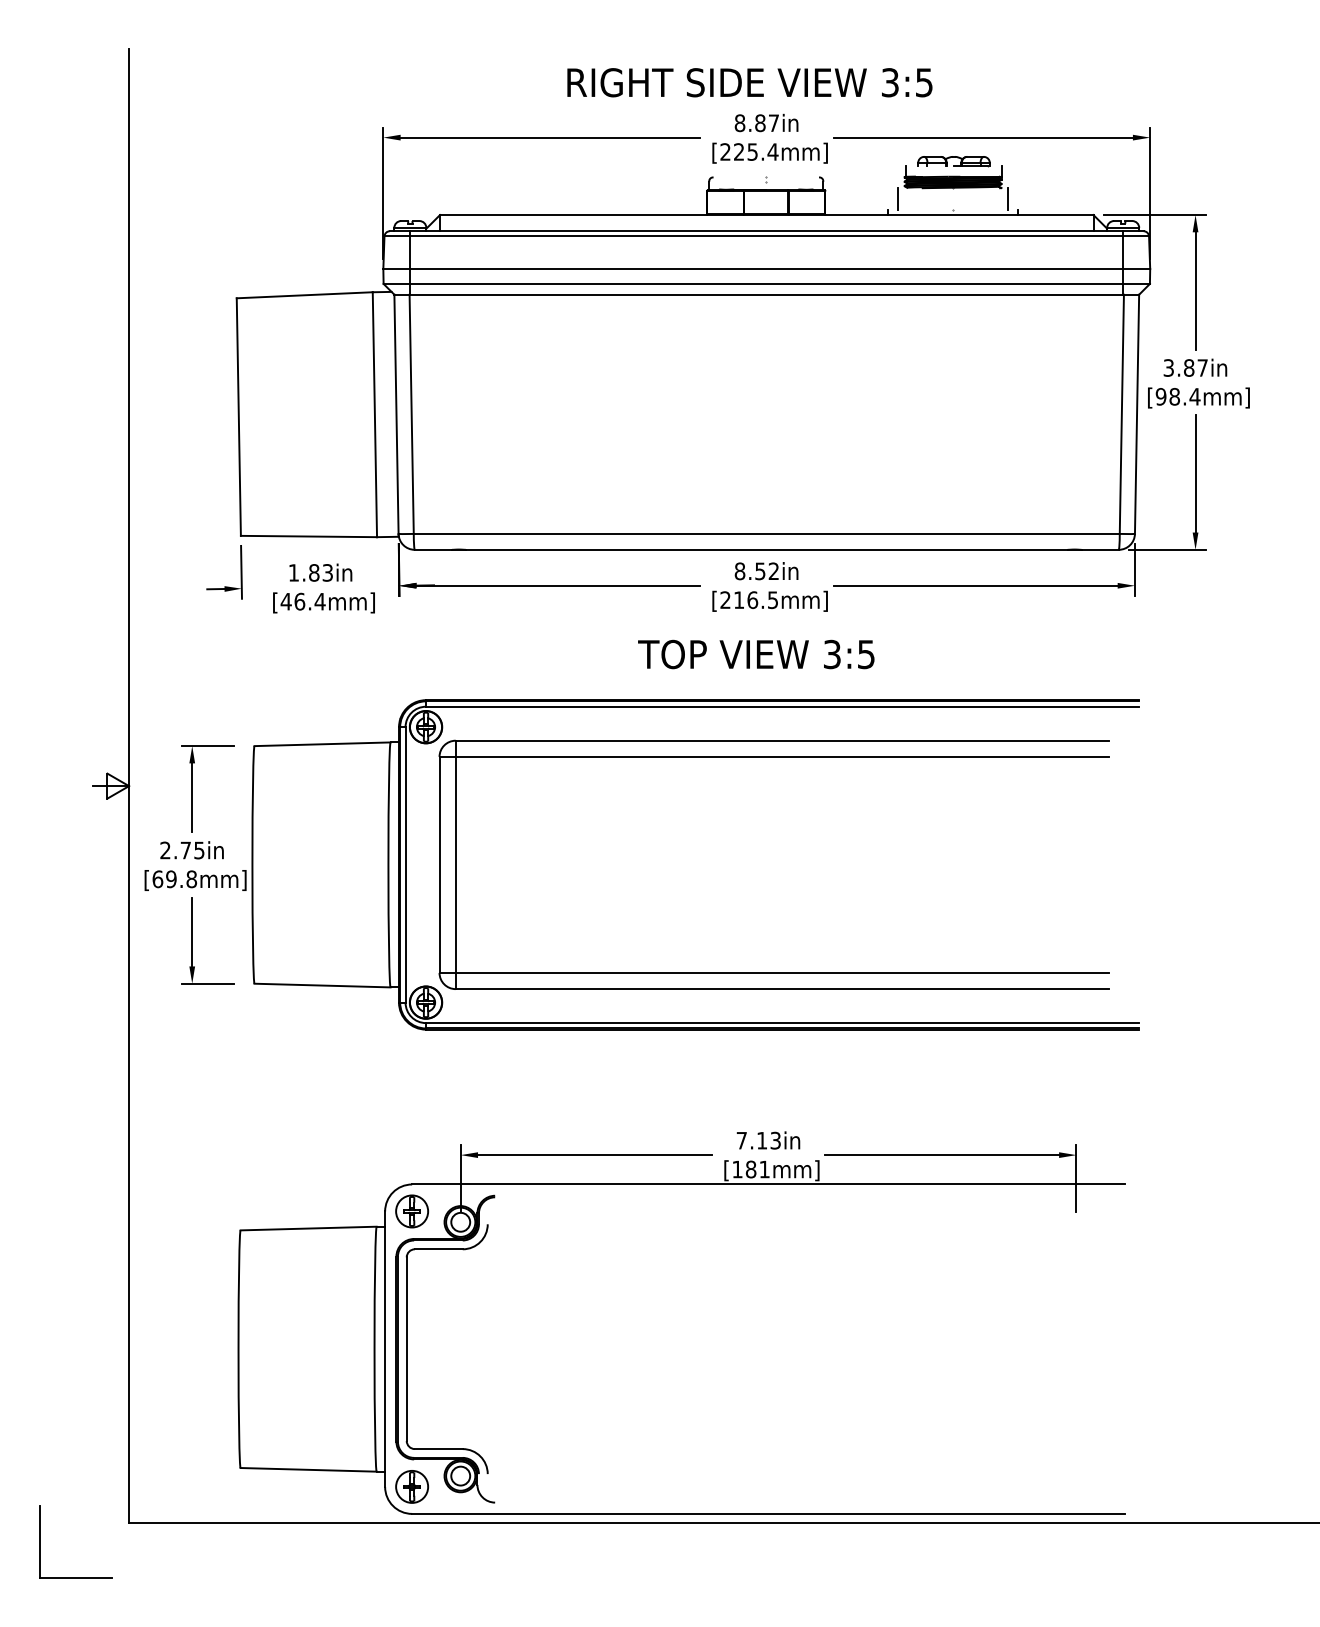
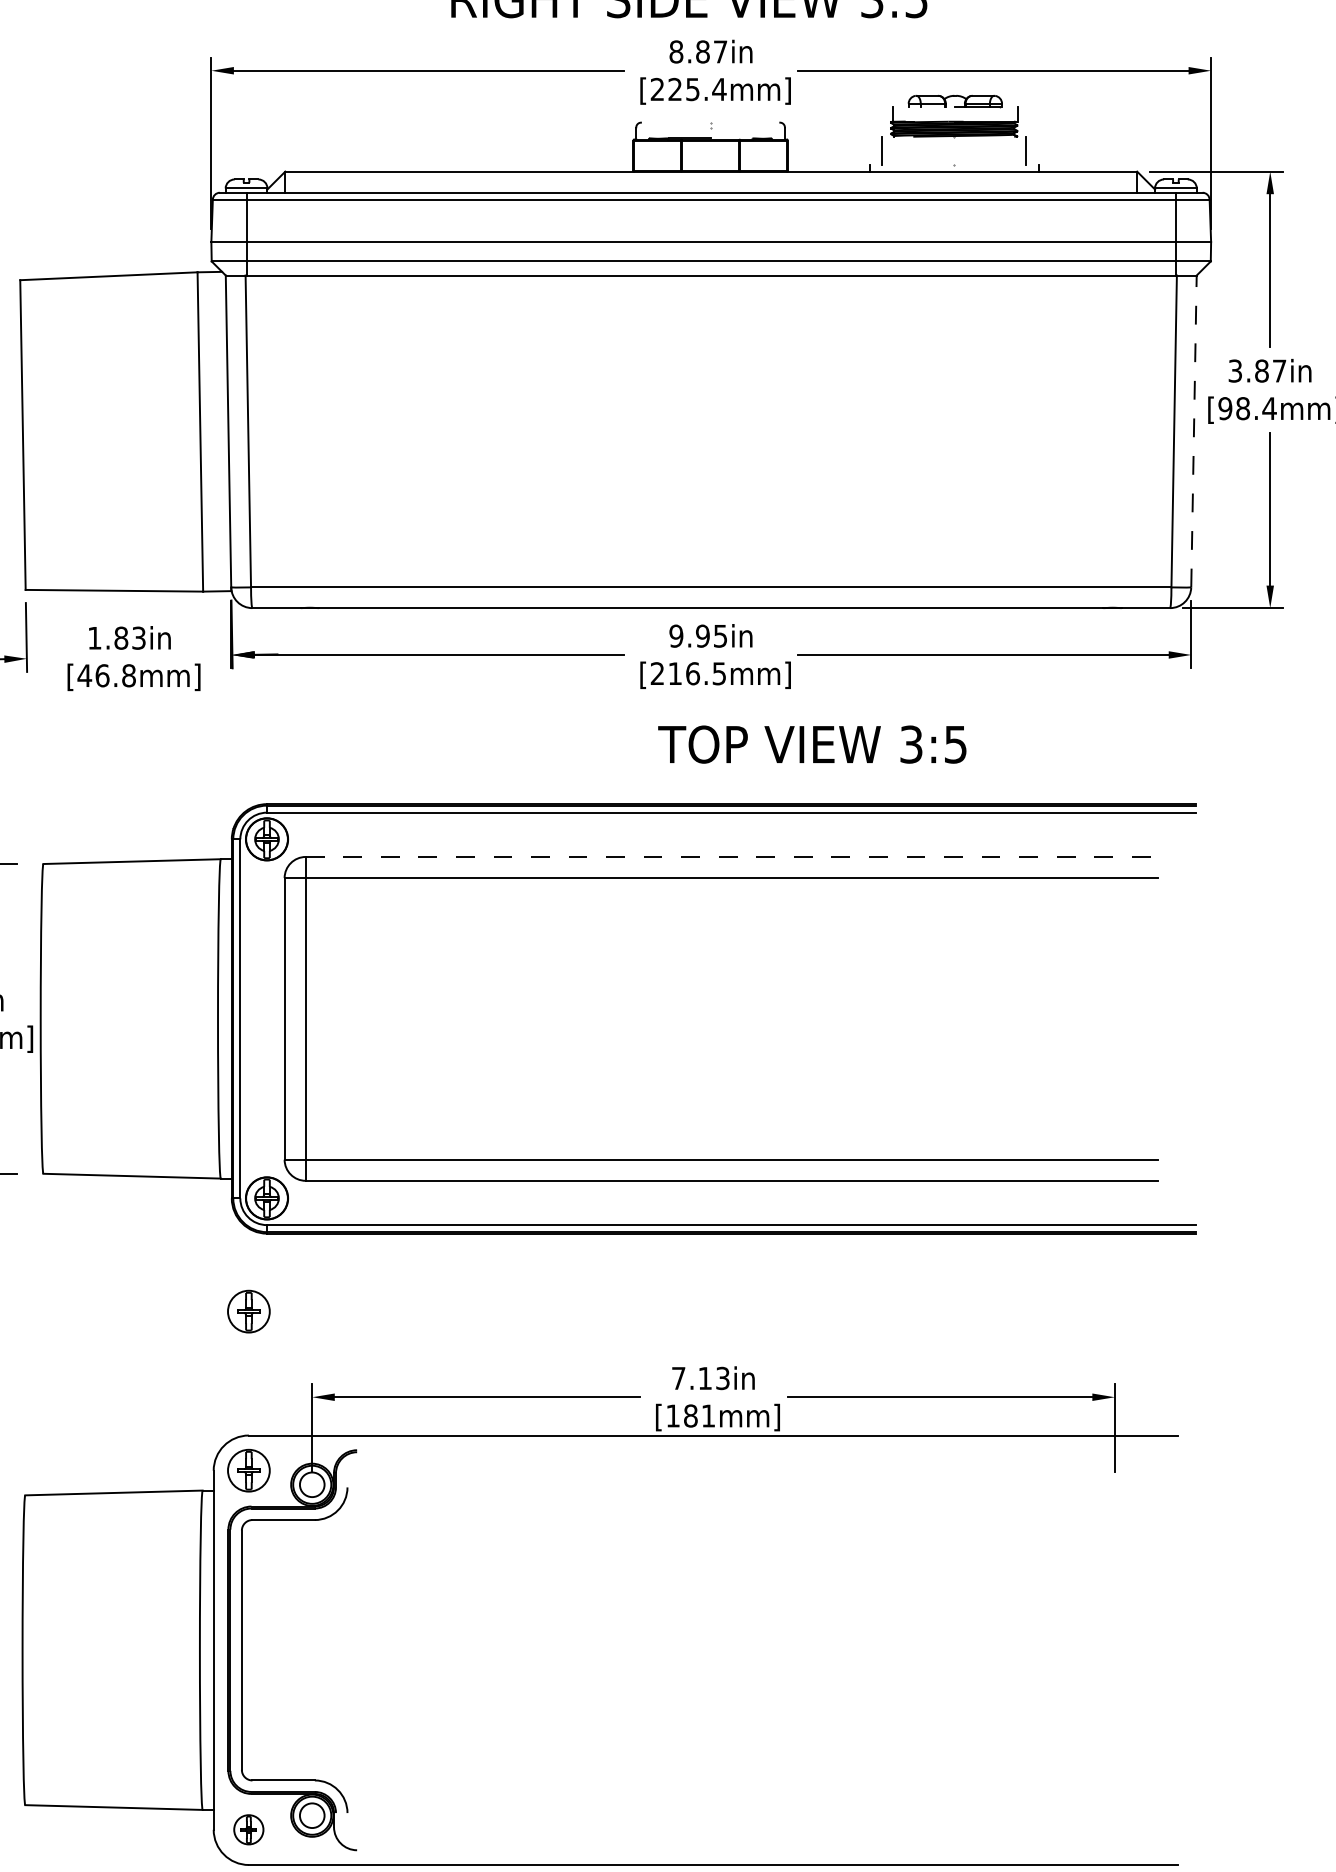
line: (1137, 414) -> (1194, 431), solid -> dashed
text: (756, 571) -> (697, 636), 8.52in -> 9.95in
text: (319, 601) -> (128, 675), [46.4mm] -> [46.8mm]
text: (756, 654) -> (812, 744), moved
line: (782, 740) -> (731, 856), solid -> dashed
part: (411, 1089) -> (248, 1311), added
part: (411, 1486) -> (248, 1829), size x0.7

